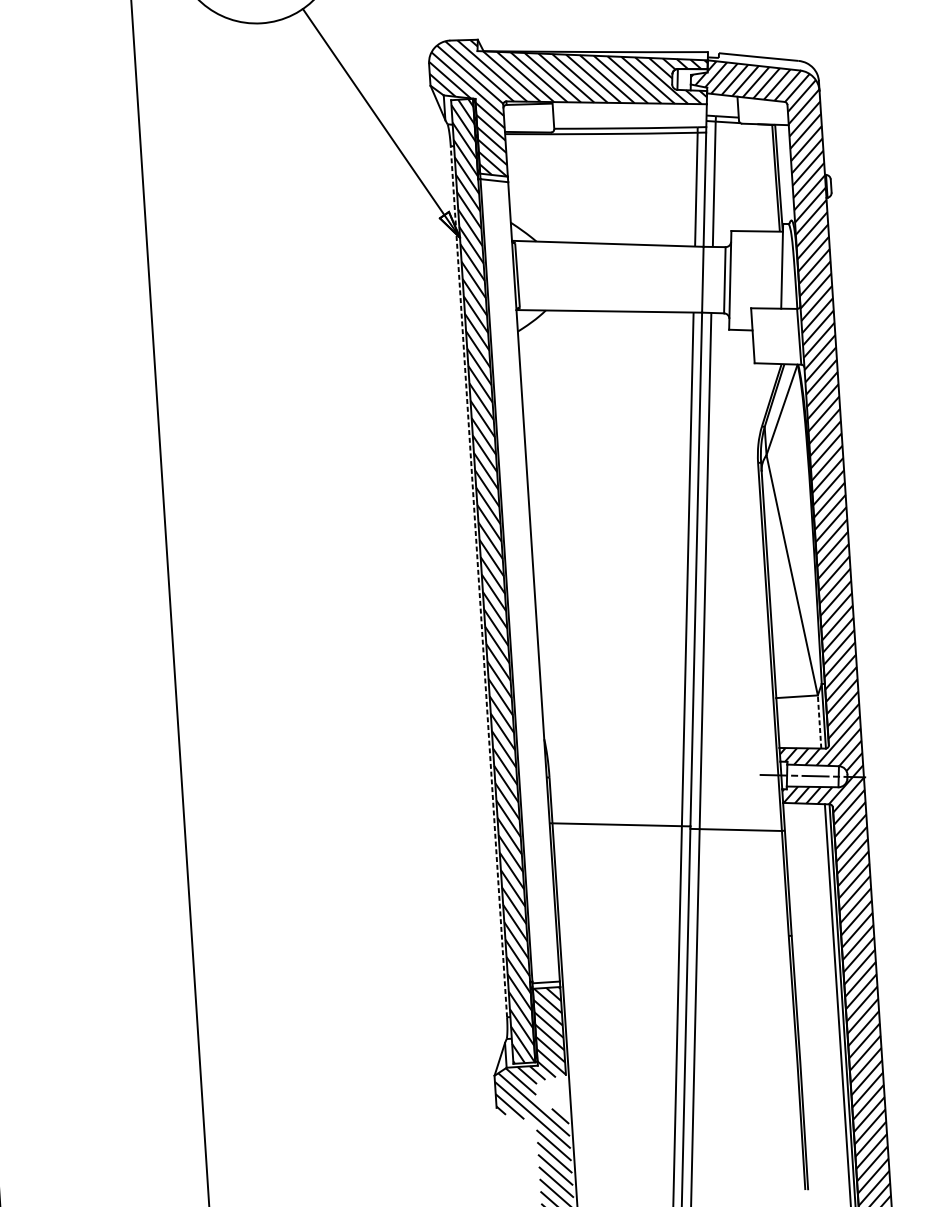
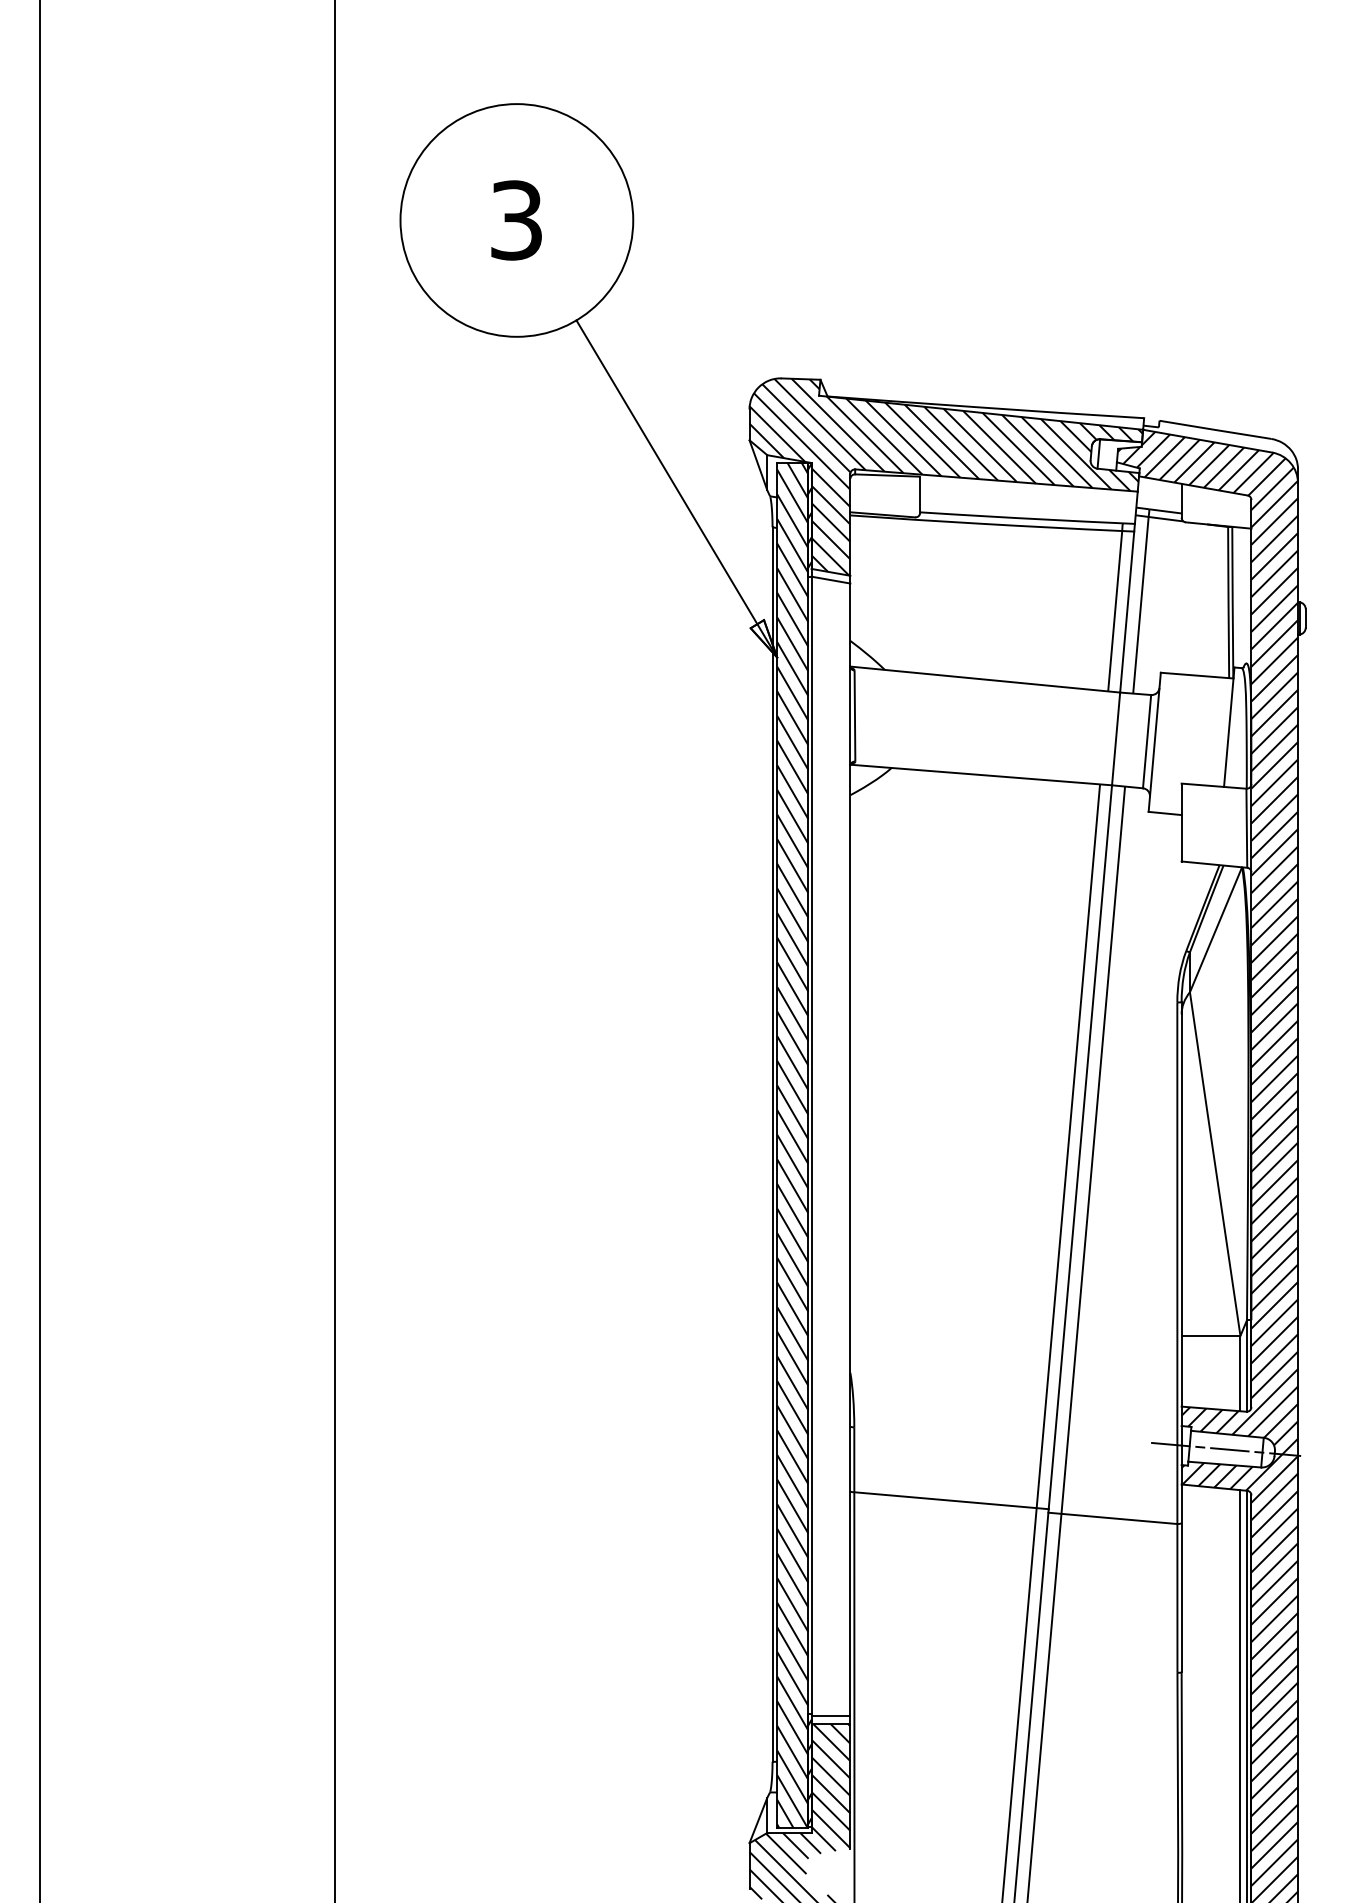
line: (478, 581) -> (772, 1144), dashed -> solid
line: (819, 721) -> (1240, 1373), dashed -> solid

